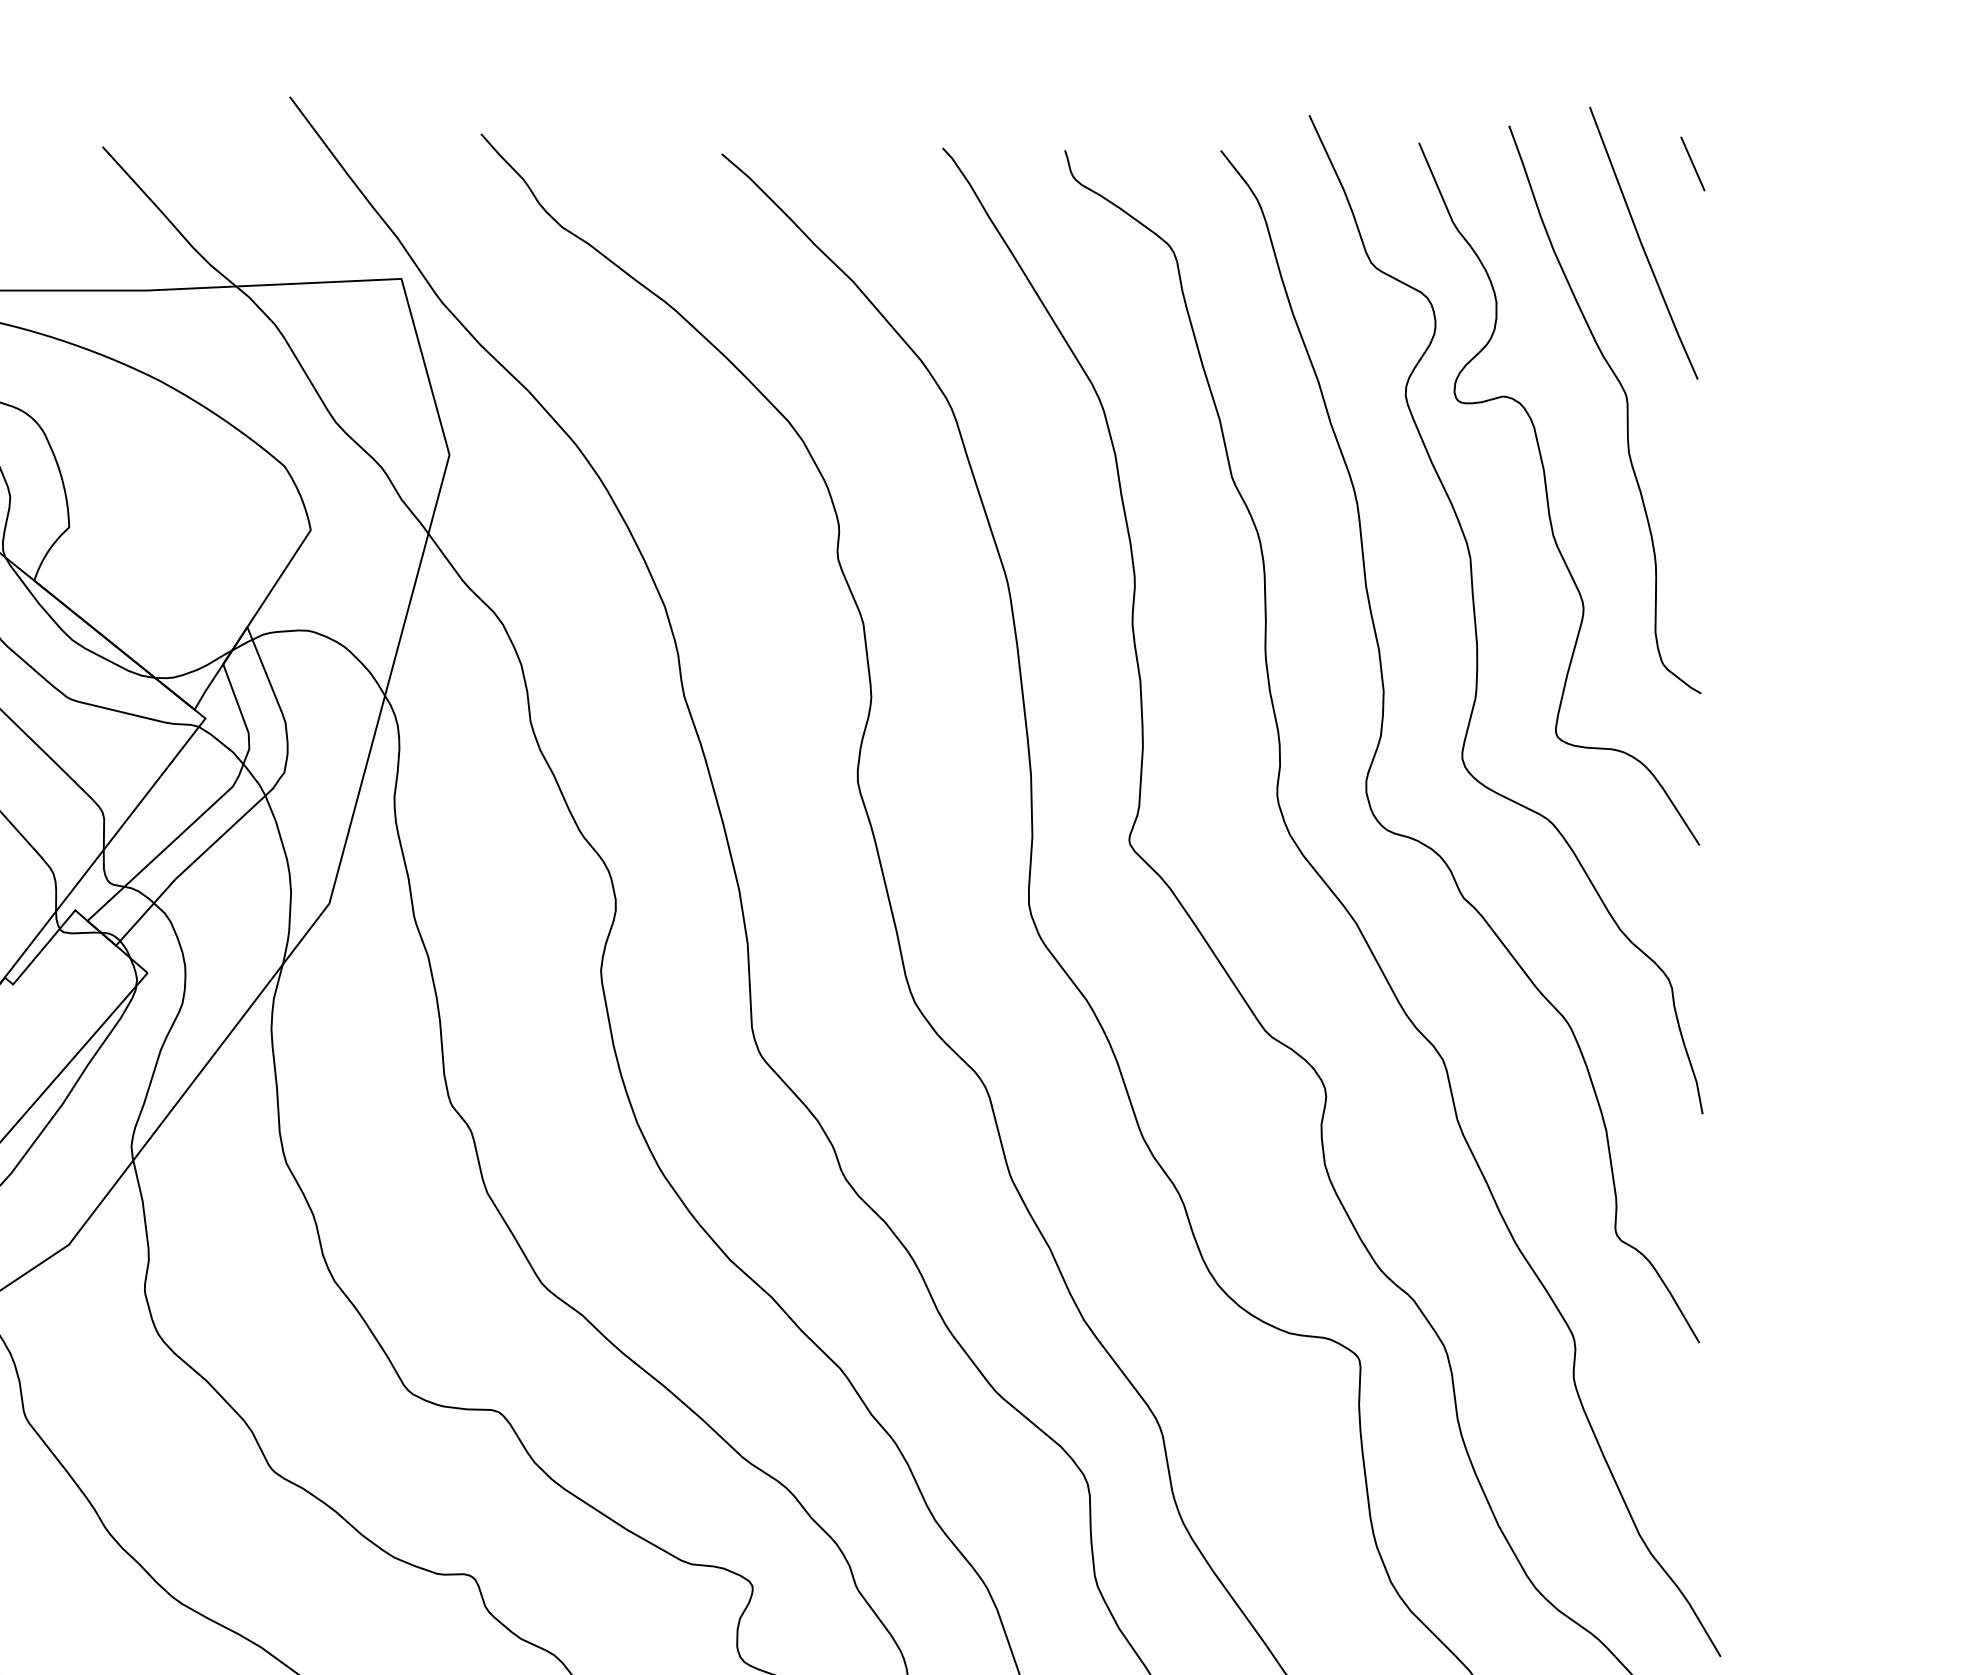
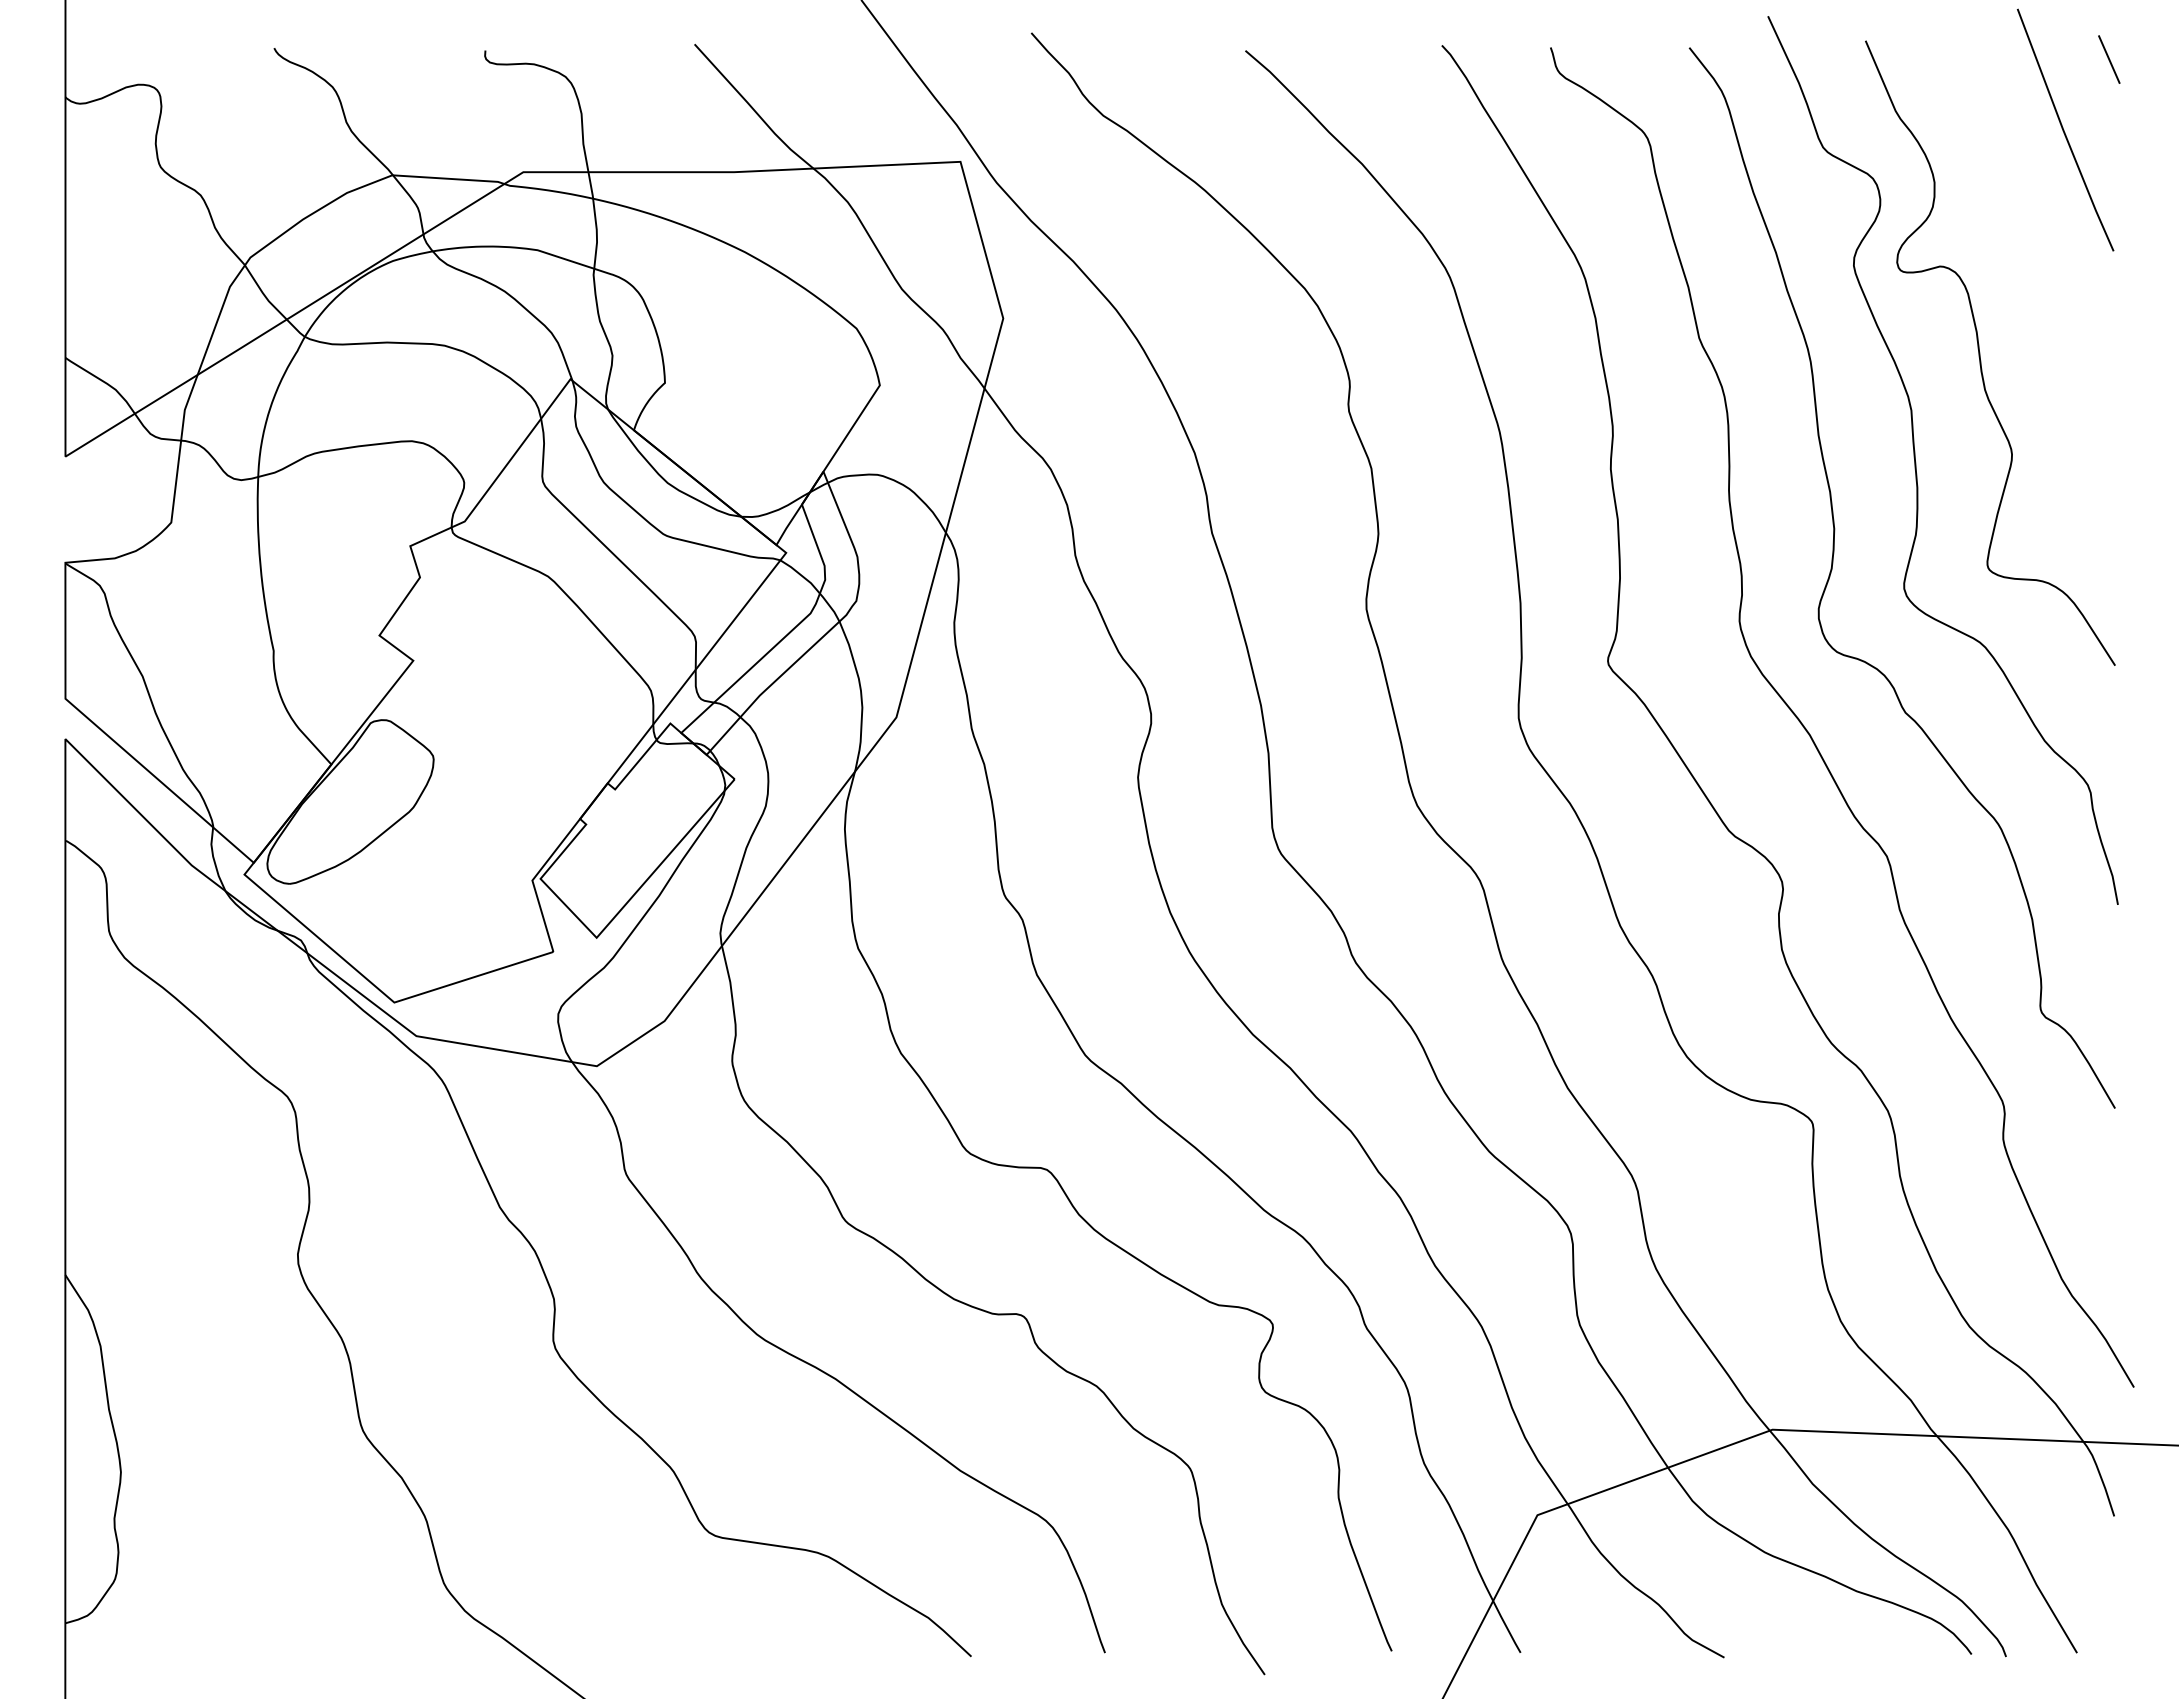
curve: (1626, 410) -> (2050, 278), removed

